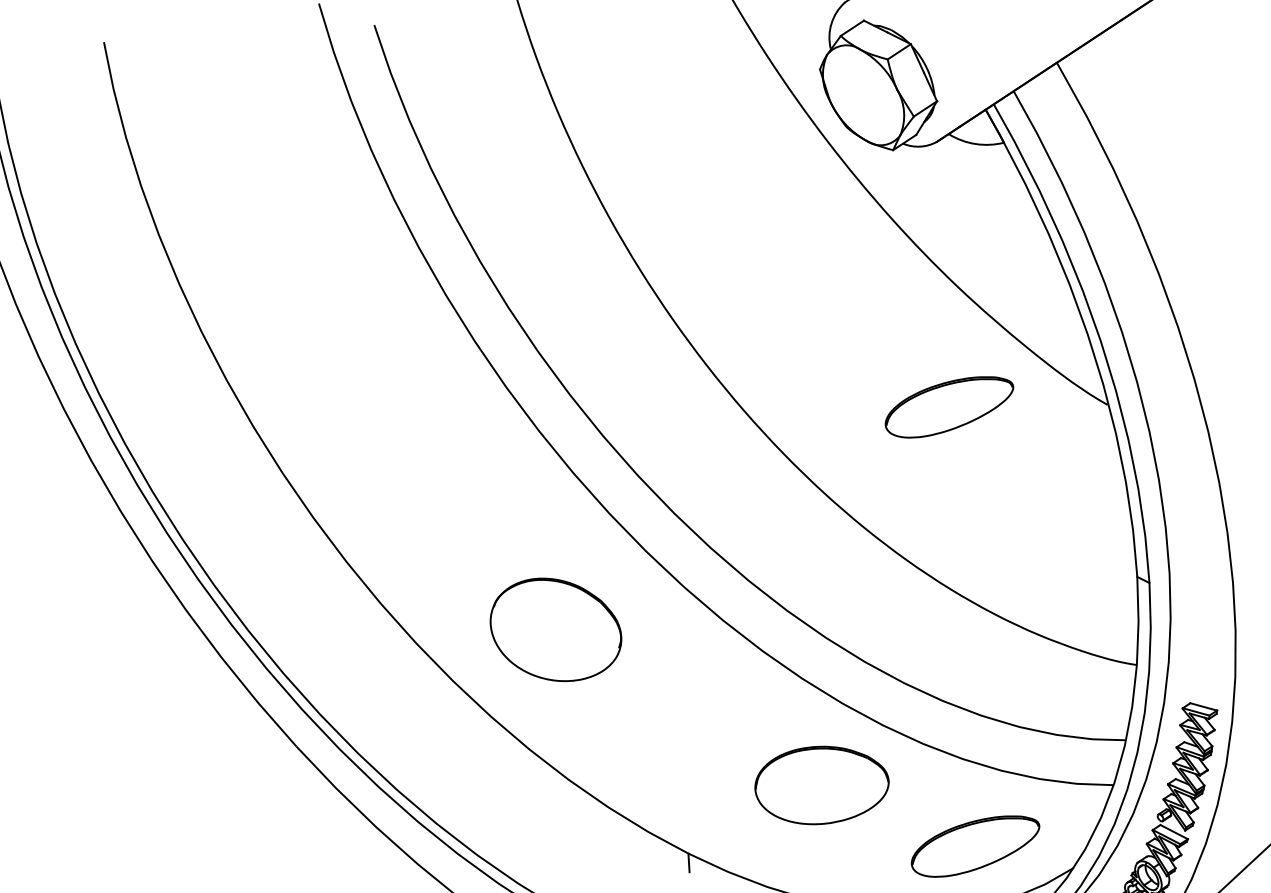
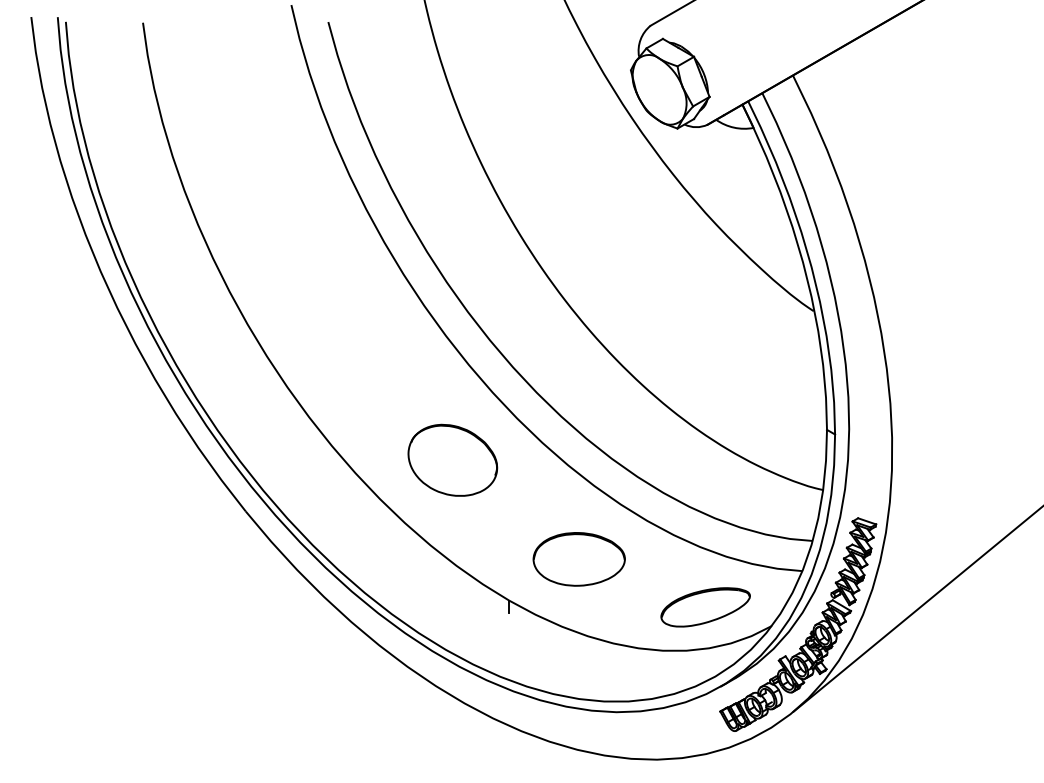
part: (949, 407) -> (705, 306), removed
part: (555, 628) -> (452, 459), moved
part: (820, 785) -> (578, 559), moved

